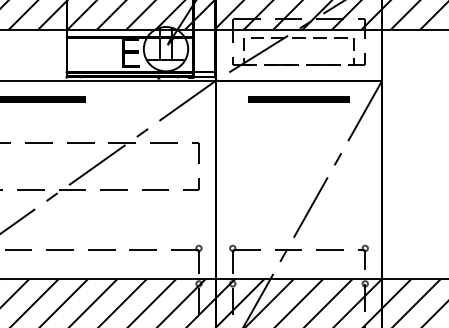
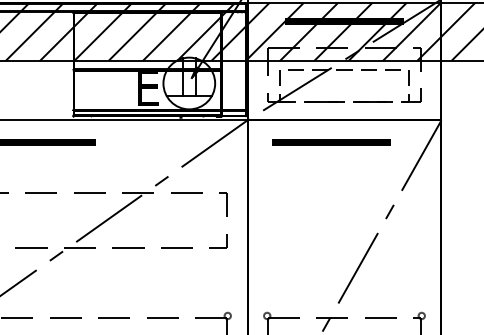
part: (298, 99) -> (331, 142), moved

